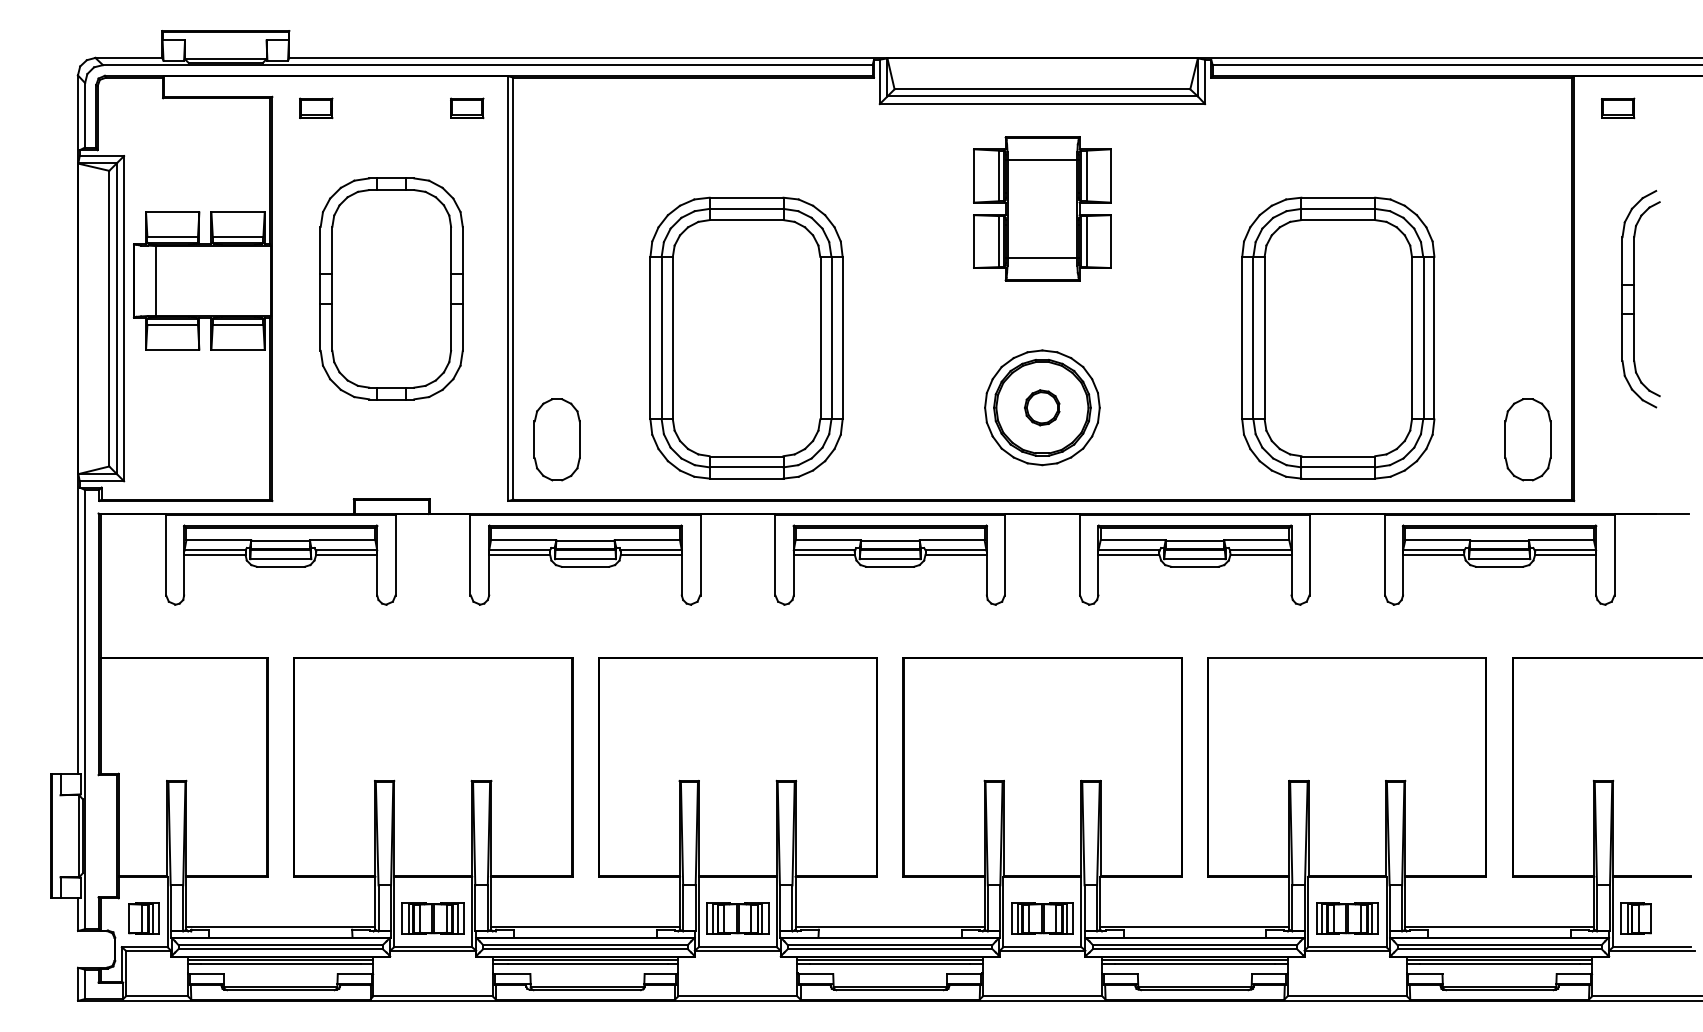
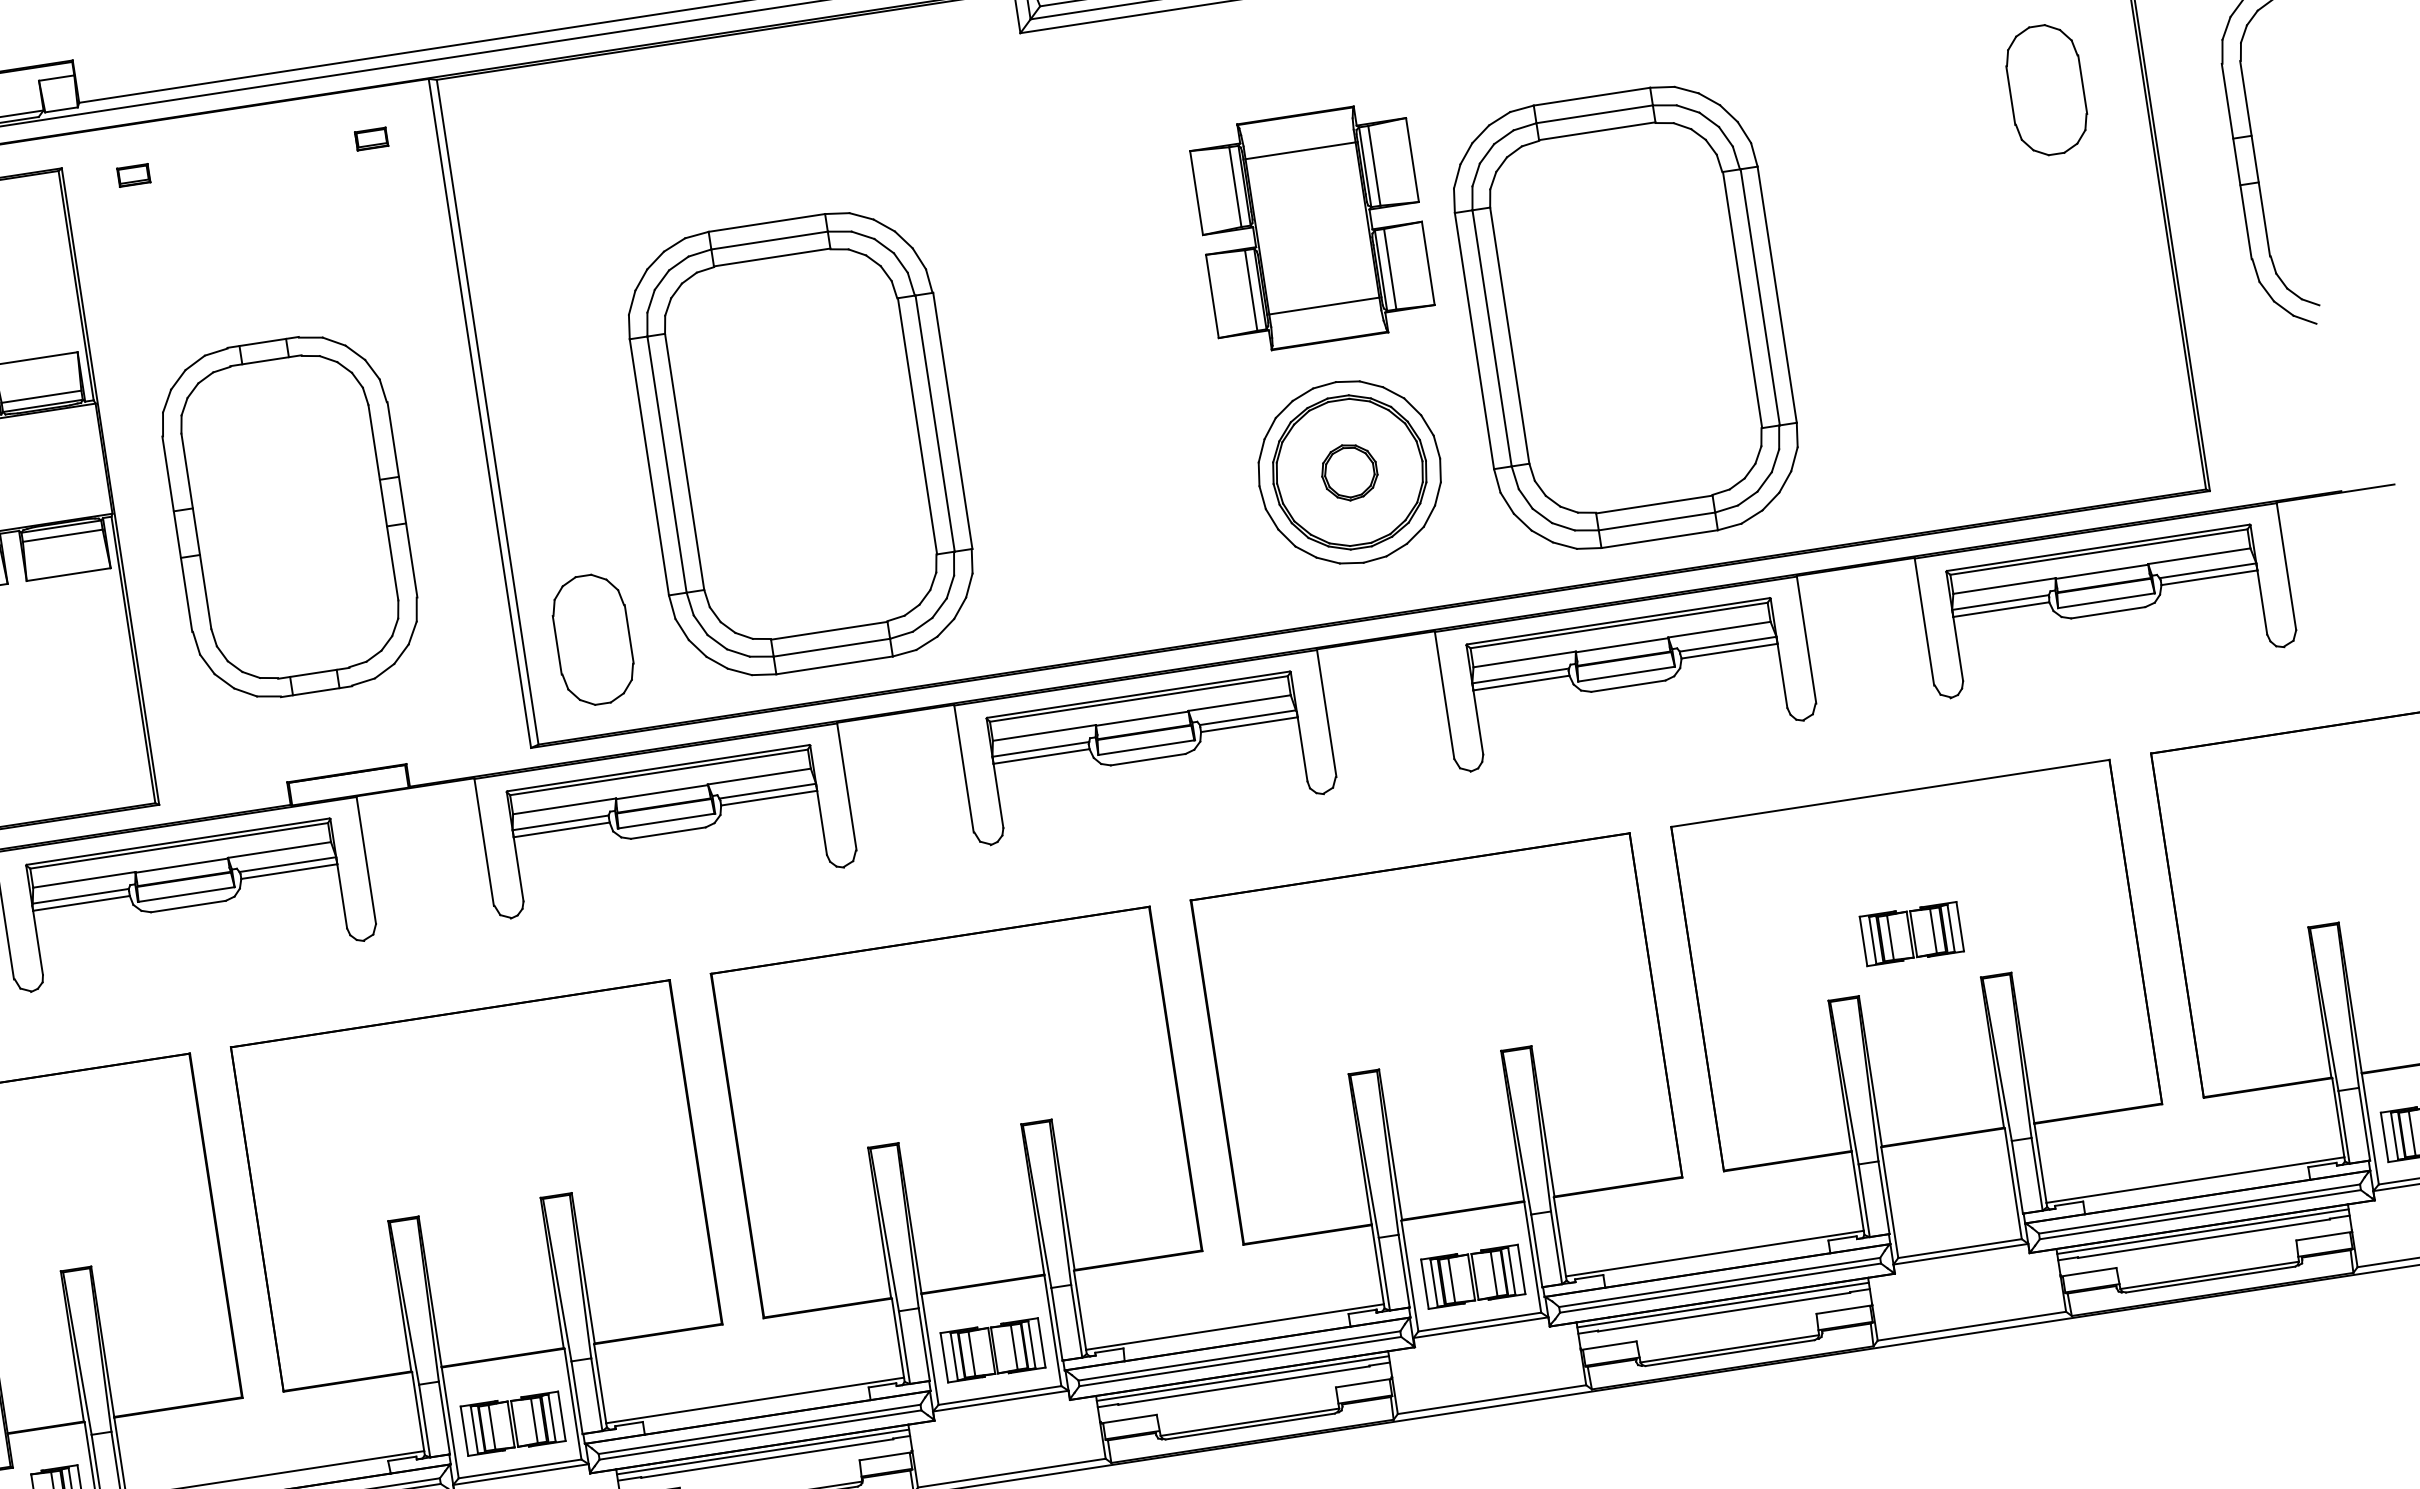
part: (316, 107) -> (133, 174), size x0.6
part: (467, 107) -> (371, 137), size x0.6
part: (1042, 208) -> (1312, 227), moved
part: (391, 288) -> (289, 516), moved
part: (746, 337) -> (800, 443), moved
part: (1338, 337) -> (1625, 316), moved
part: (1527, 439) -> (2045, 89), moved
part: (1347, 918) -> (1912, 934), moved

